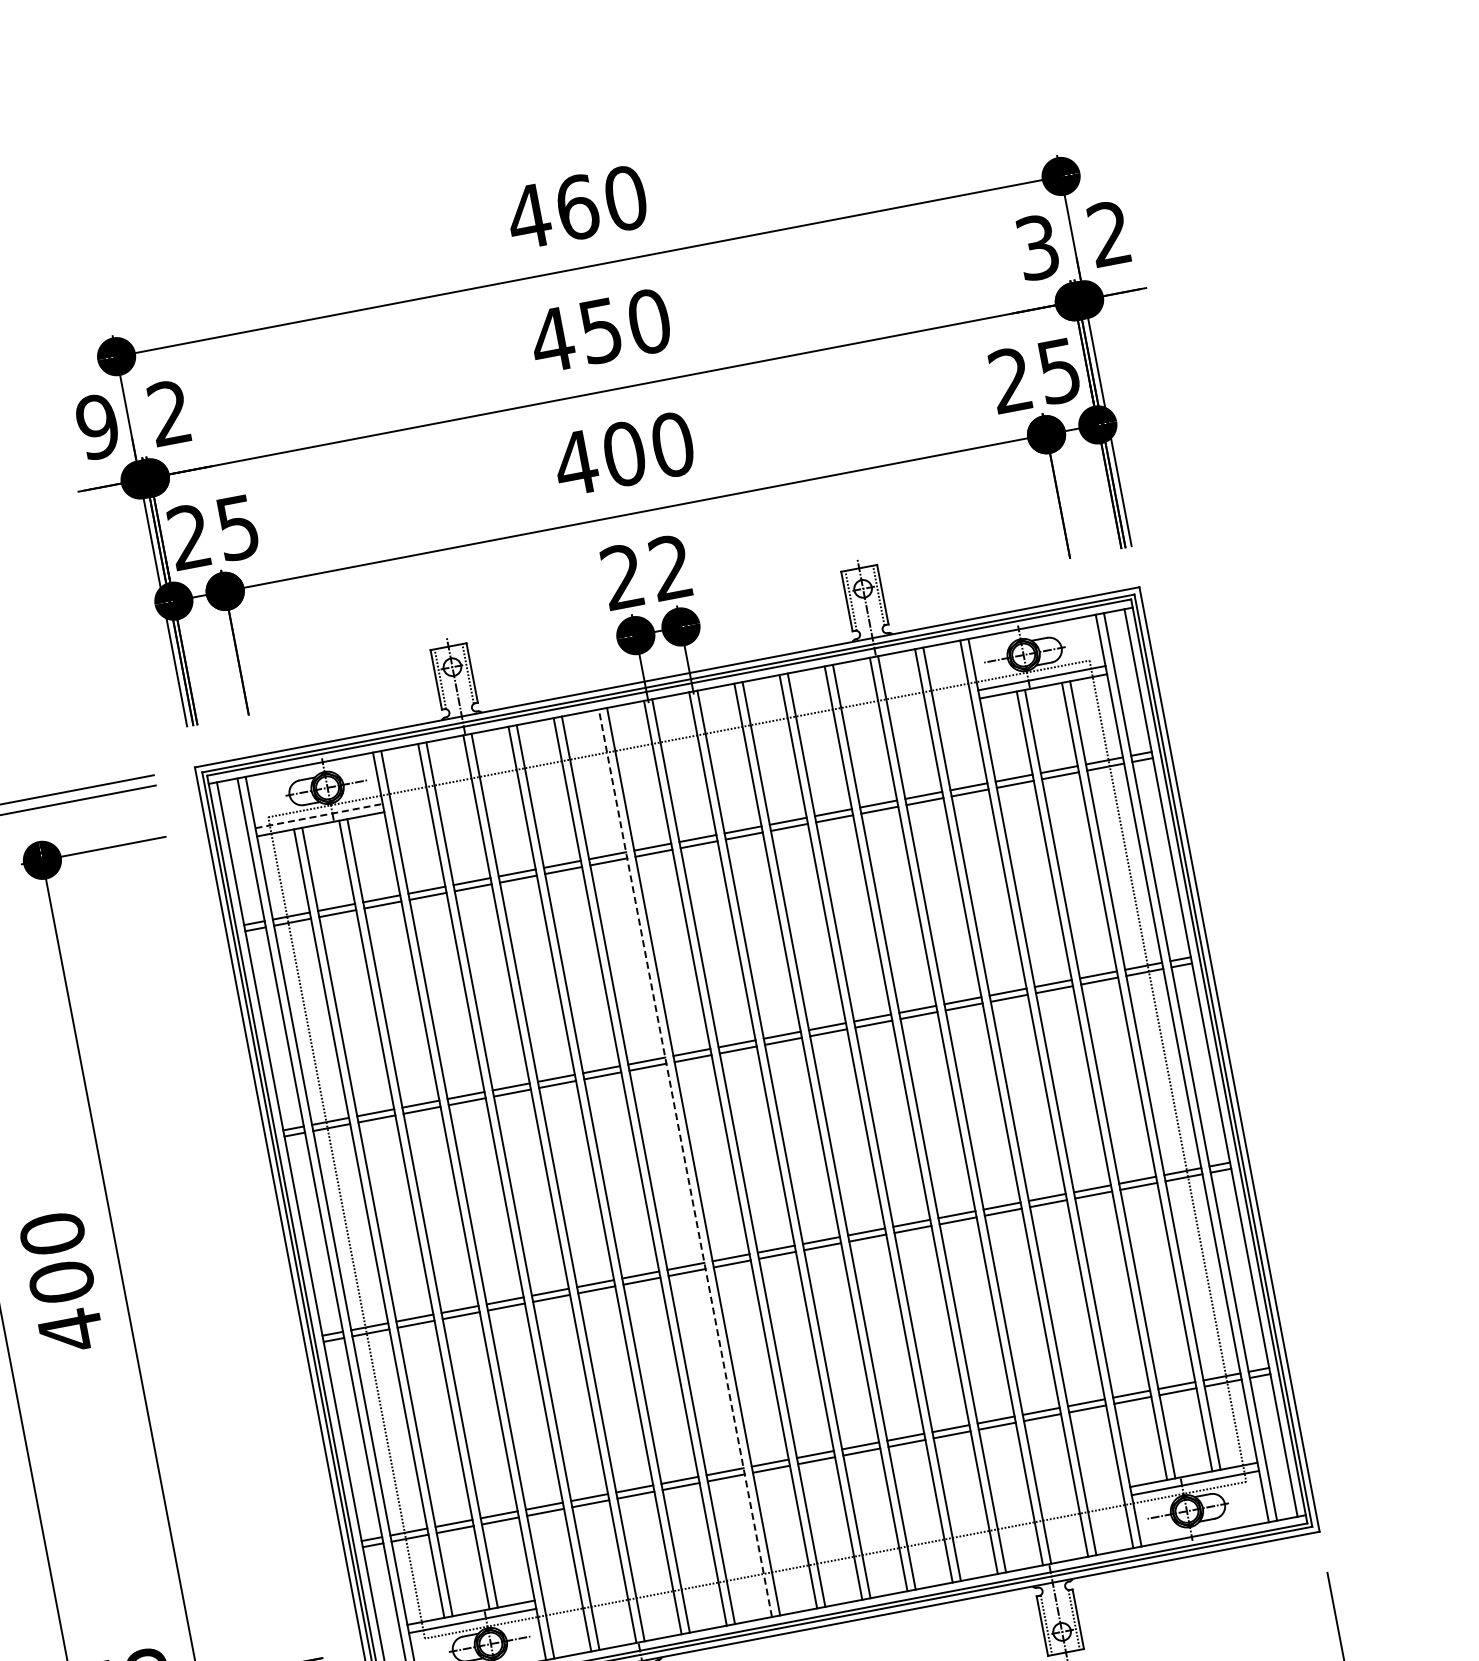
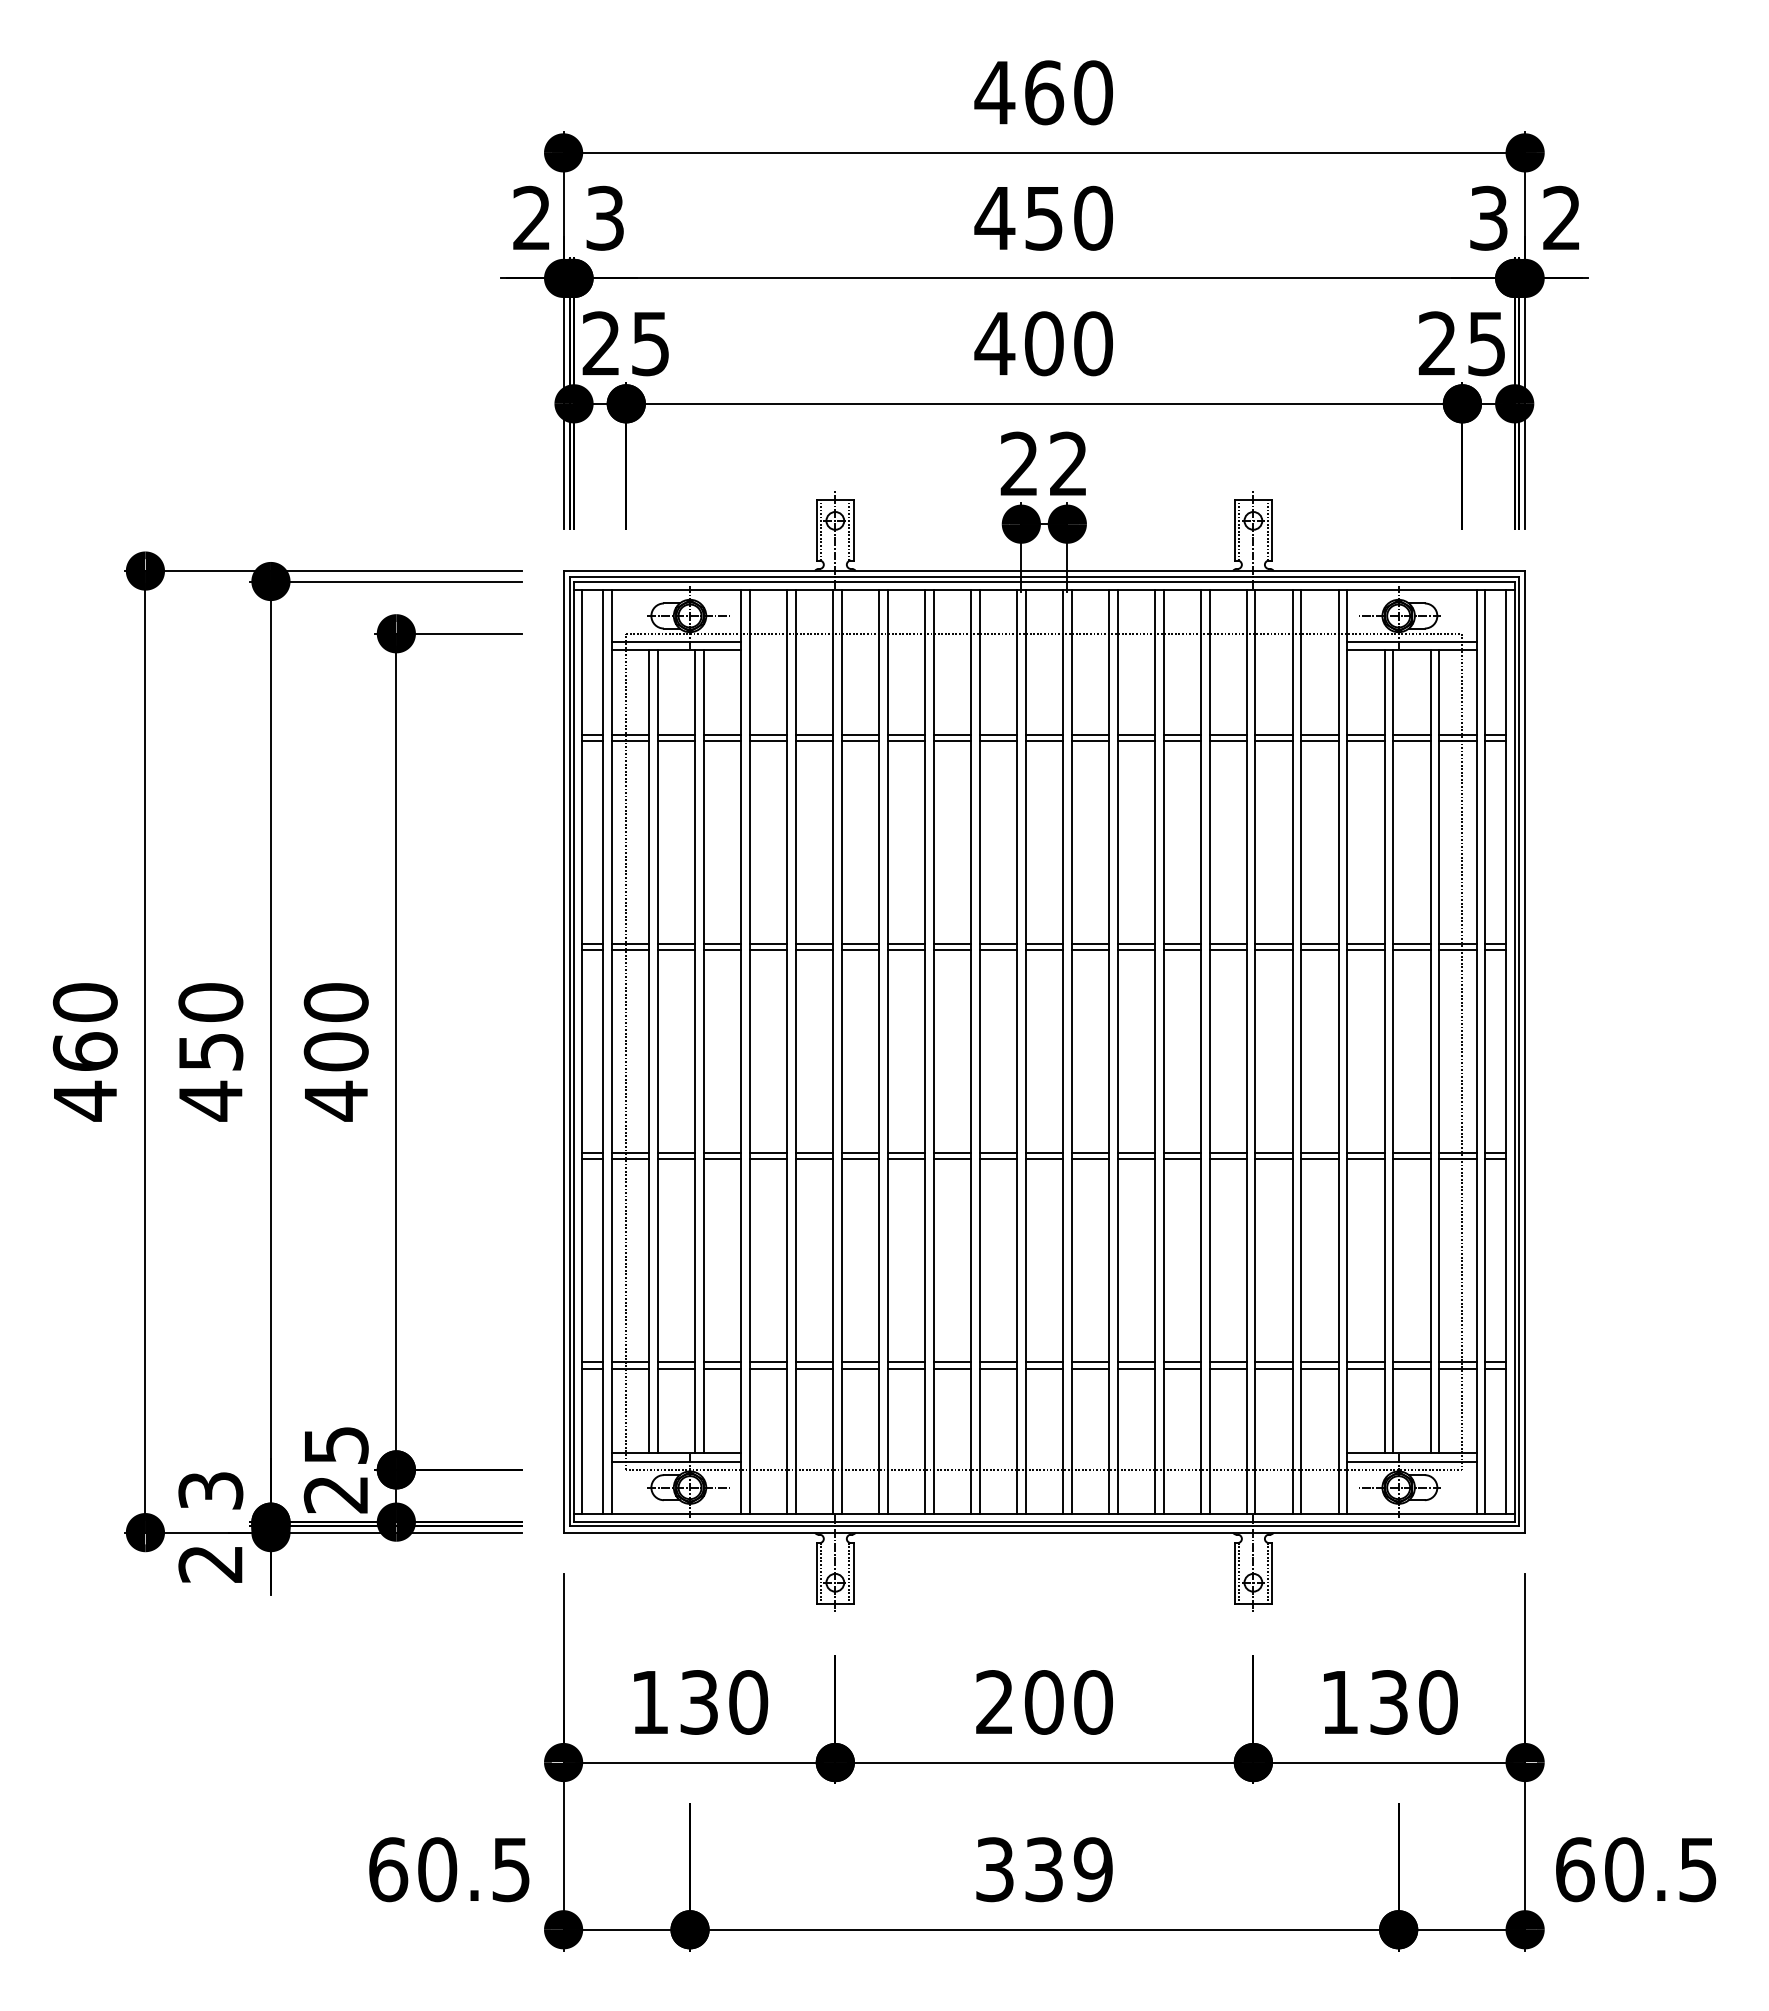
text: (169, 413) -> (604, 218), 2 -> 3
text: (97, 427) -> (531, 218), 9 -> 2
line: (319, 816) -> (676, 642), dashed -> solid
line: (685, 1162) -> (971, 1051), dashed -> solid

